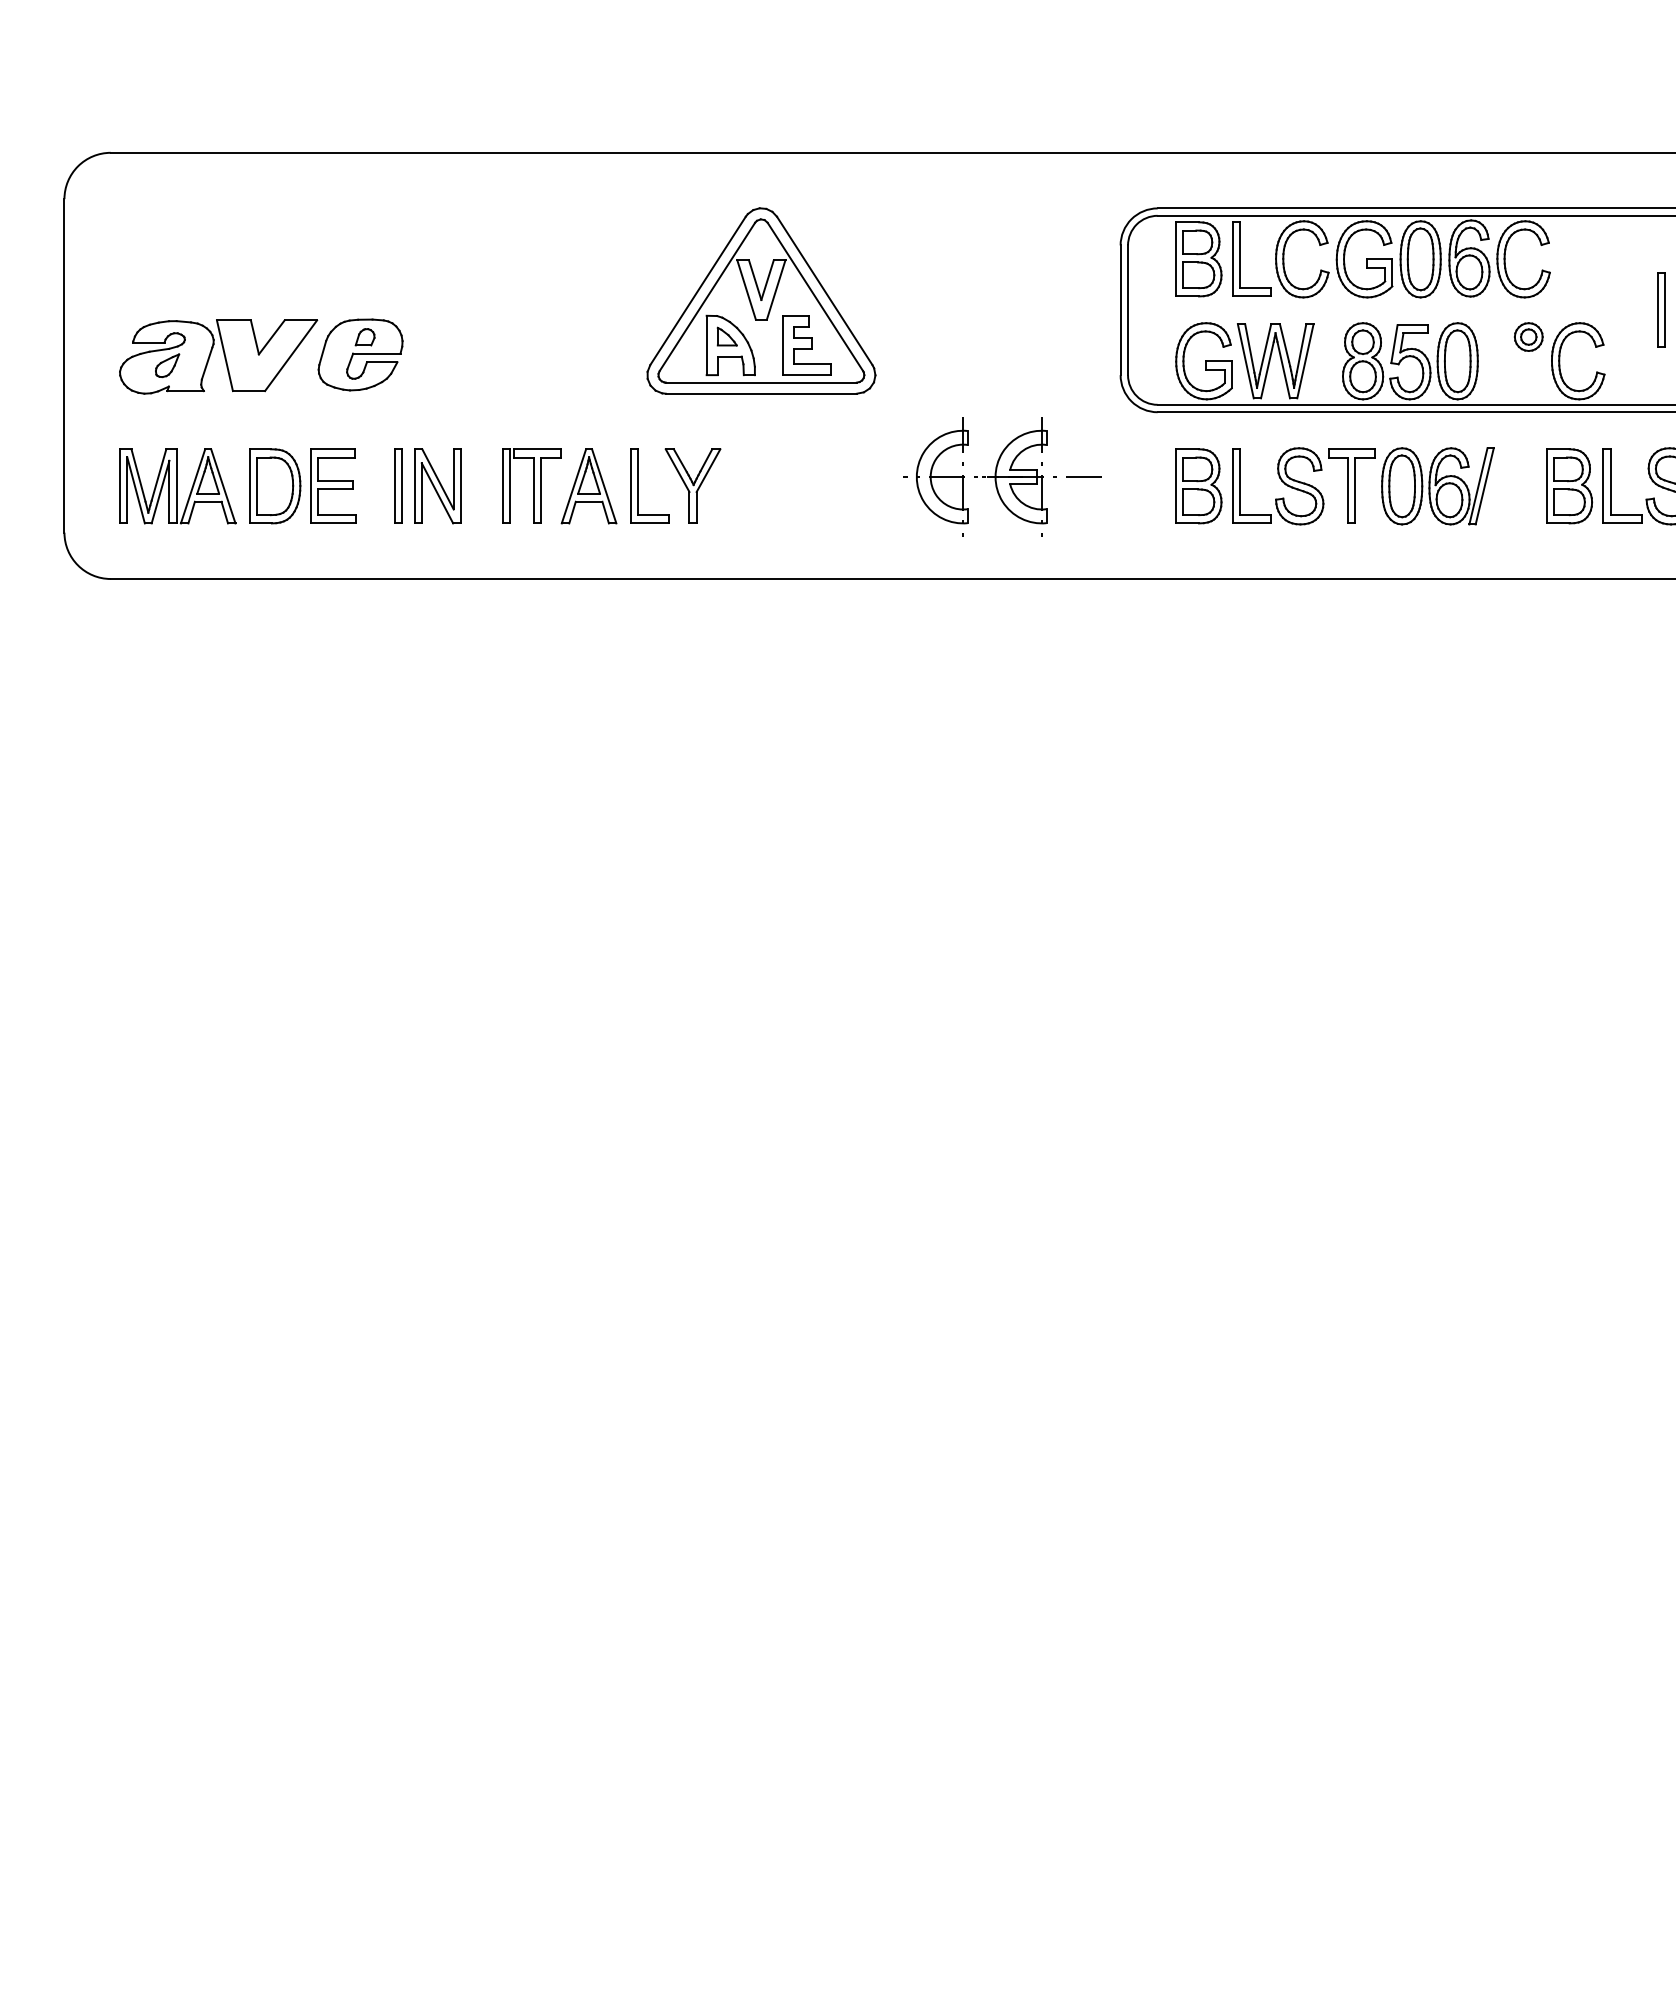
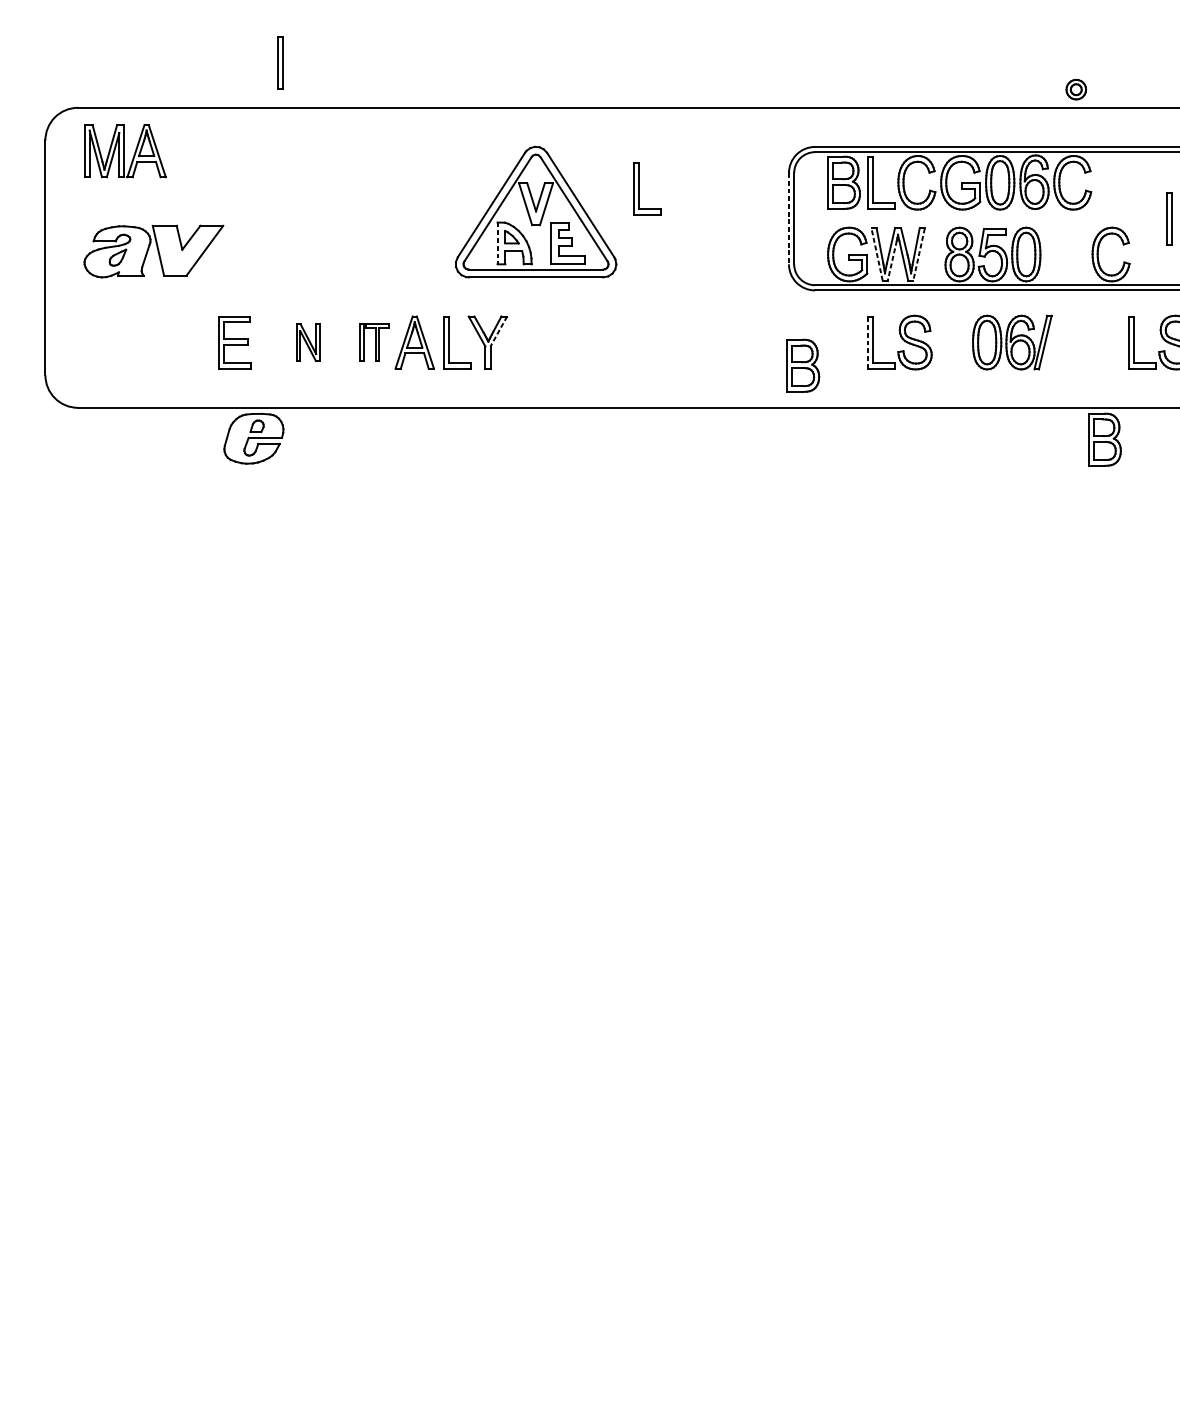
part: (908, 267) -> (639, 188), added
line: (1120, 310) -> (788, 218), solid -> dashed
part: (1528, 336) -> (1076, 89), moved
line: (706, 345) -> (497, 243), solid -> dashed
part: (360, 354) -> (253, 438), moved
line: (1245, 361) -> (876, 254), solid -> dashed
line: (1305, 361) -> (919, 254), solid -> dashed
line: (1267, 370) -> (892, 261), solid -> dashed
line: (708, 471) -> (498, 332), solid -> dashed
part: (1002, 476) -> (705, 335), removed
part: (398, 485) -> (280, 62), moved
part: (531, 485) -> (374, 342), size x0.7
line: (1232, 485) -> (867, 342), solid -> dashed
part: (1351, 485) -> (951, 342), removed
part: (177, 486) -> (125, 151), moved
part: (275, 486) -> (194, 342), removed
part: (437, 486) -> (308, 342), size x0.7
part: (1198, 486) -> (802, 365), moved
part: (1569, 486) -> (1104, 439), moved

